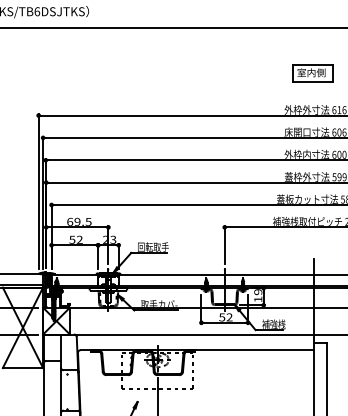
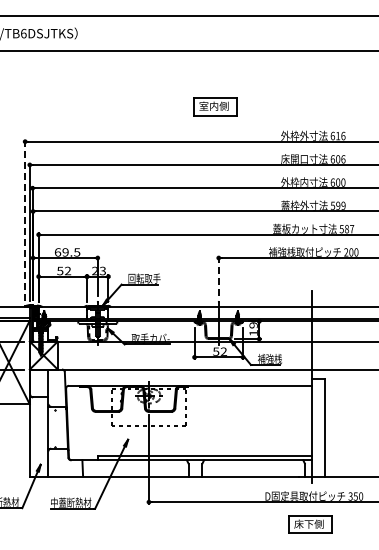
part: (312, 73) -> (215, 106), moved
line: (38, 191) -> (25, 220), solid -> dashed
line: (224, 245) -> (218, 276), solid -> dashed

